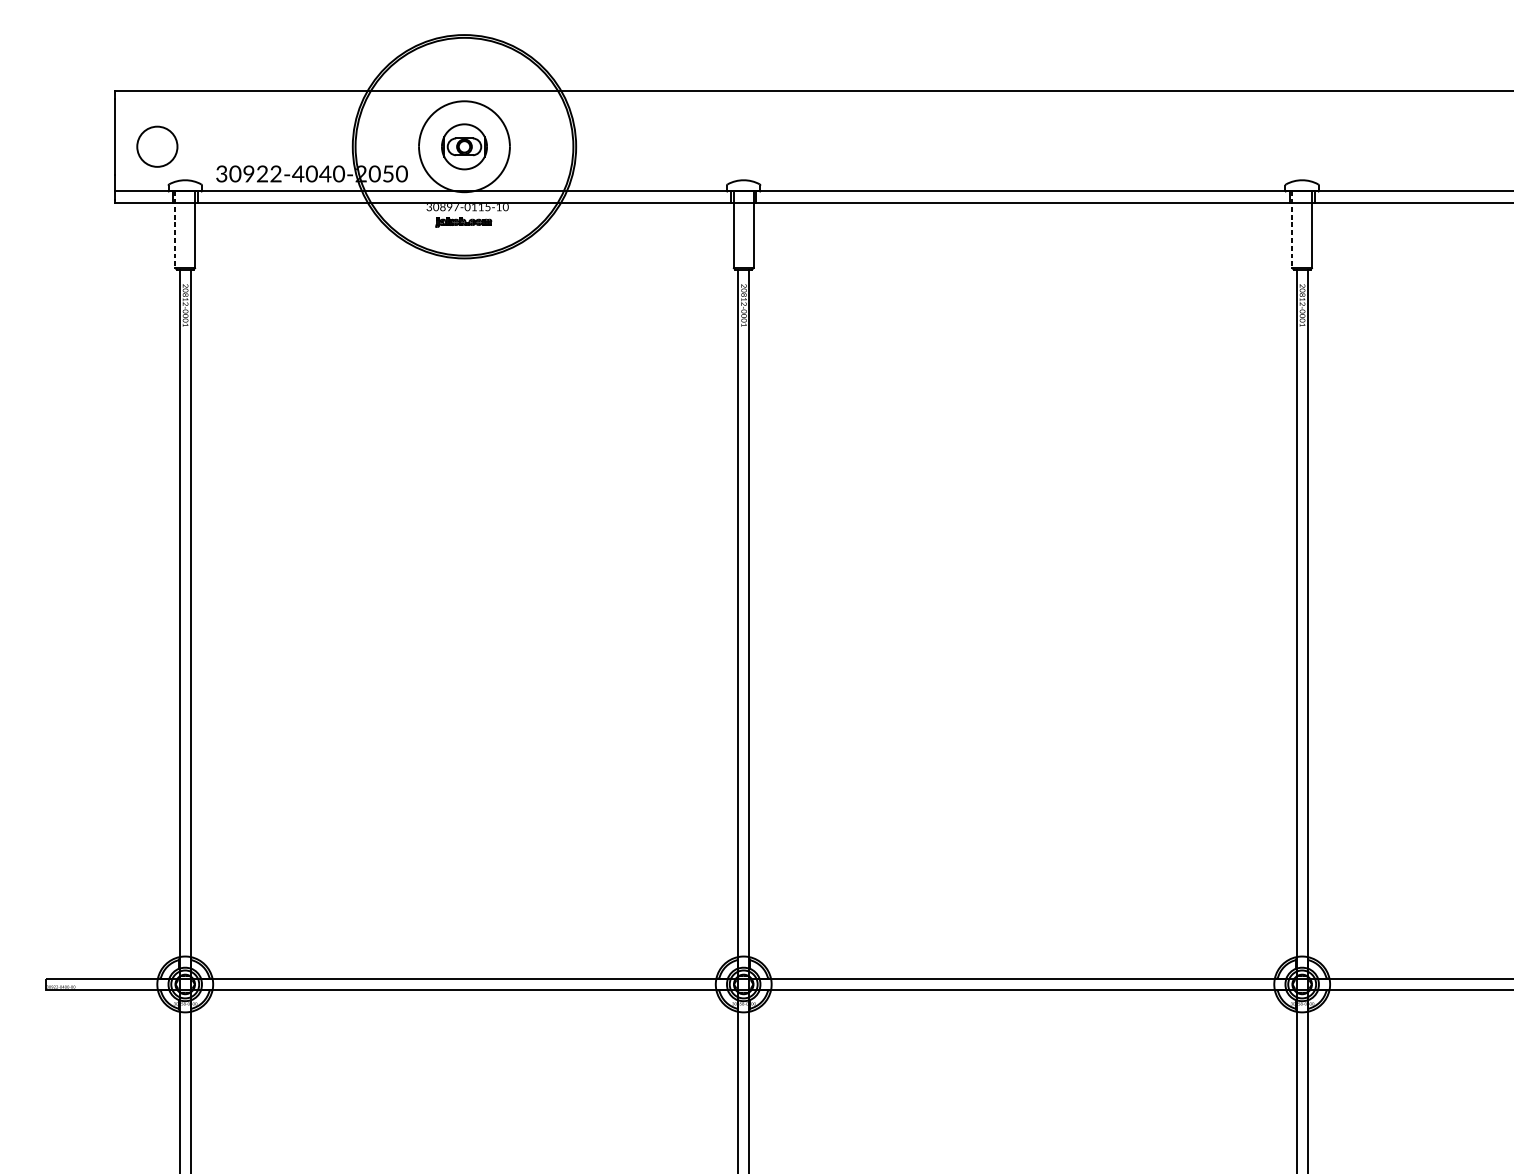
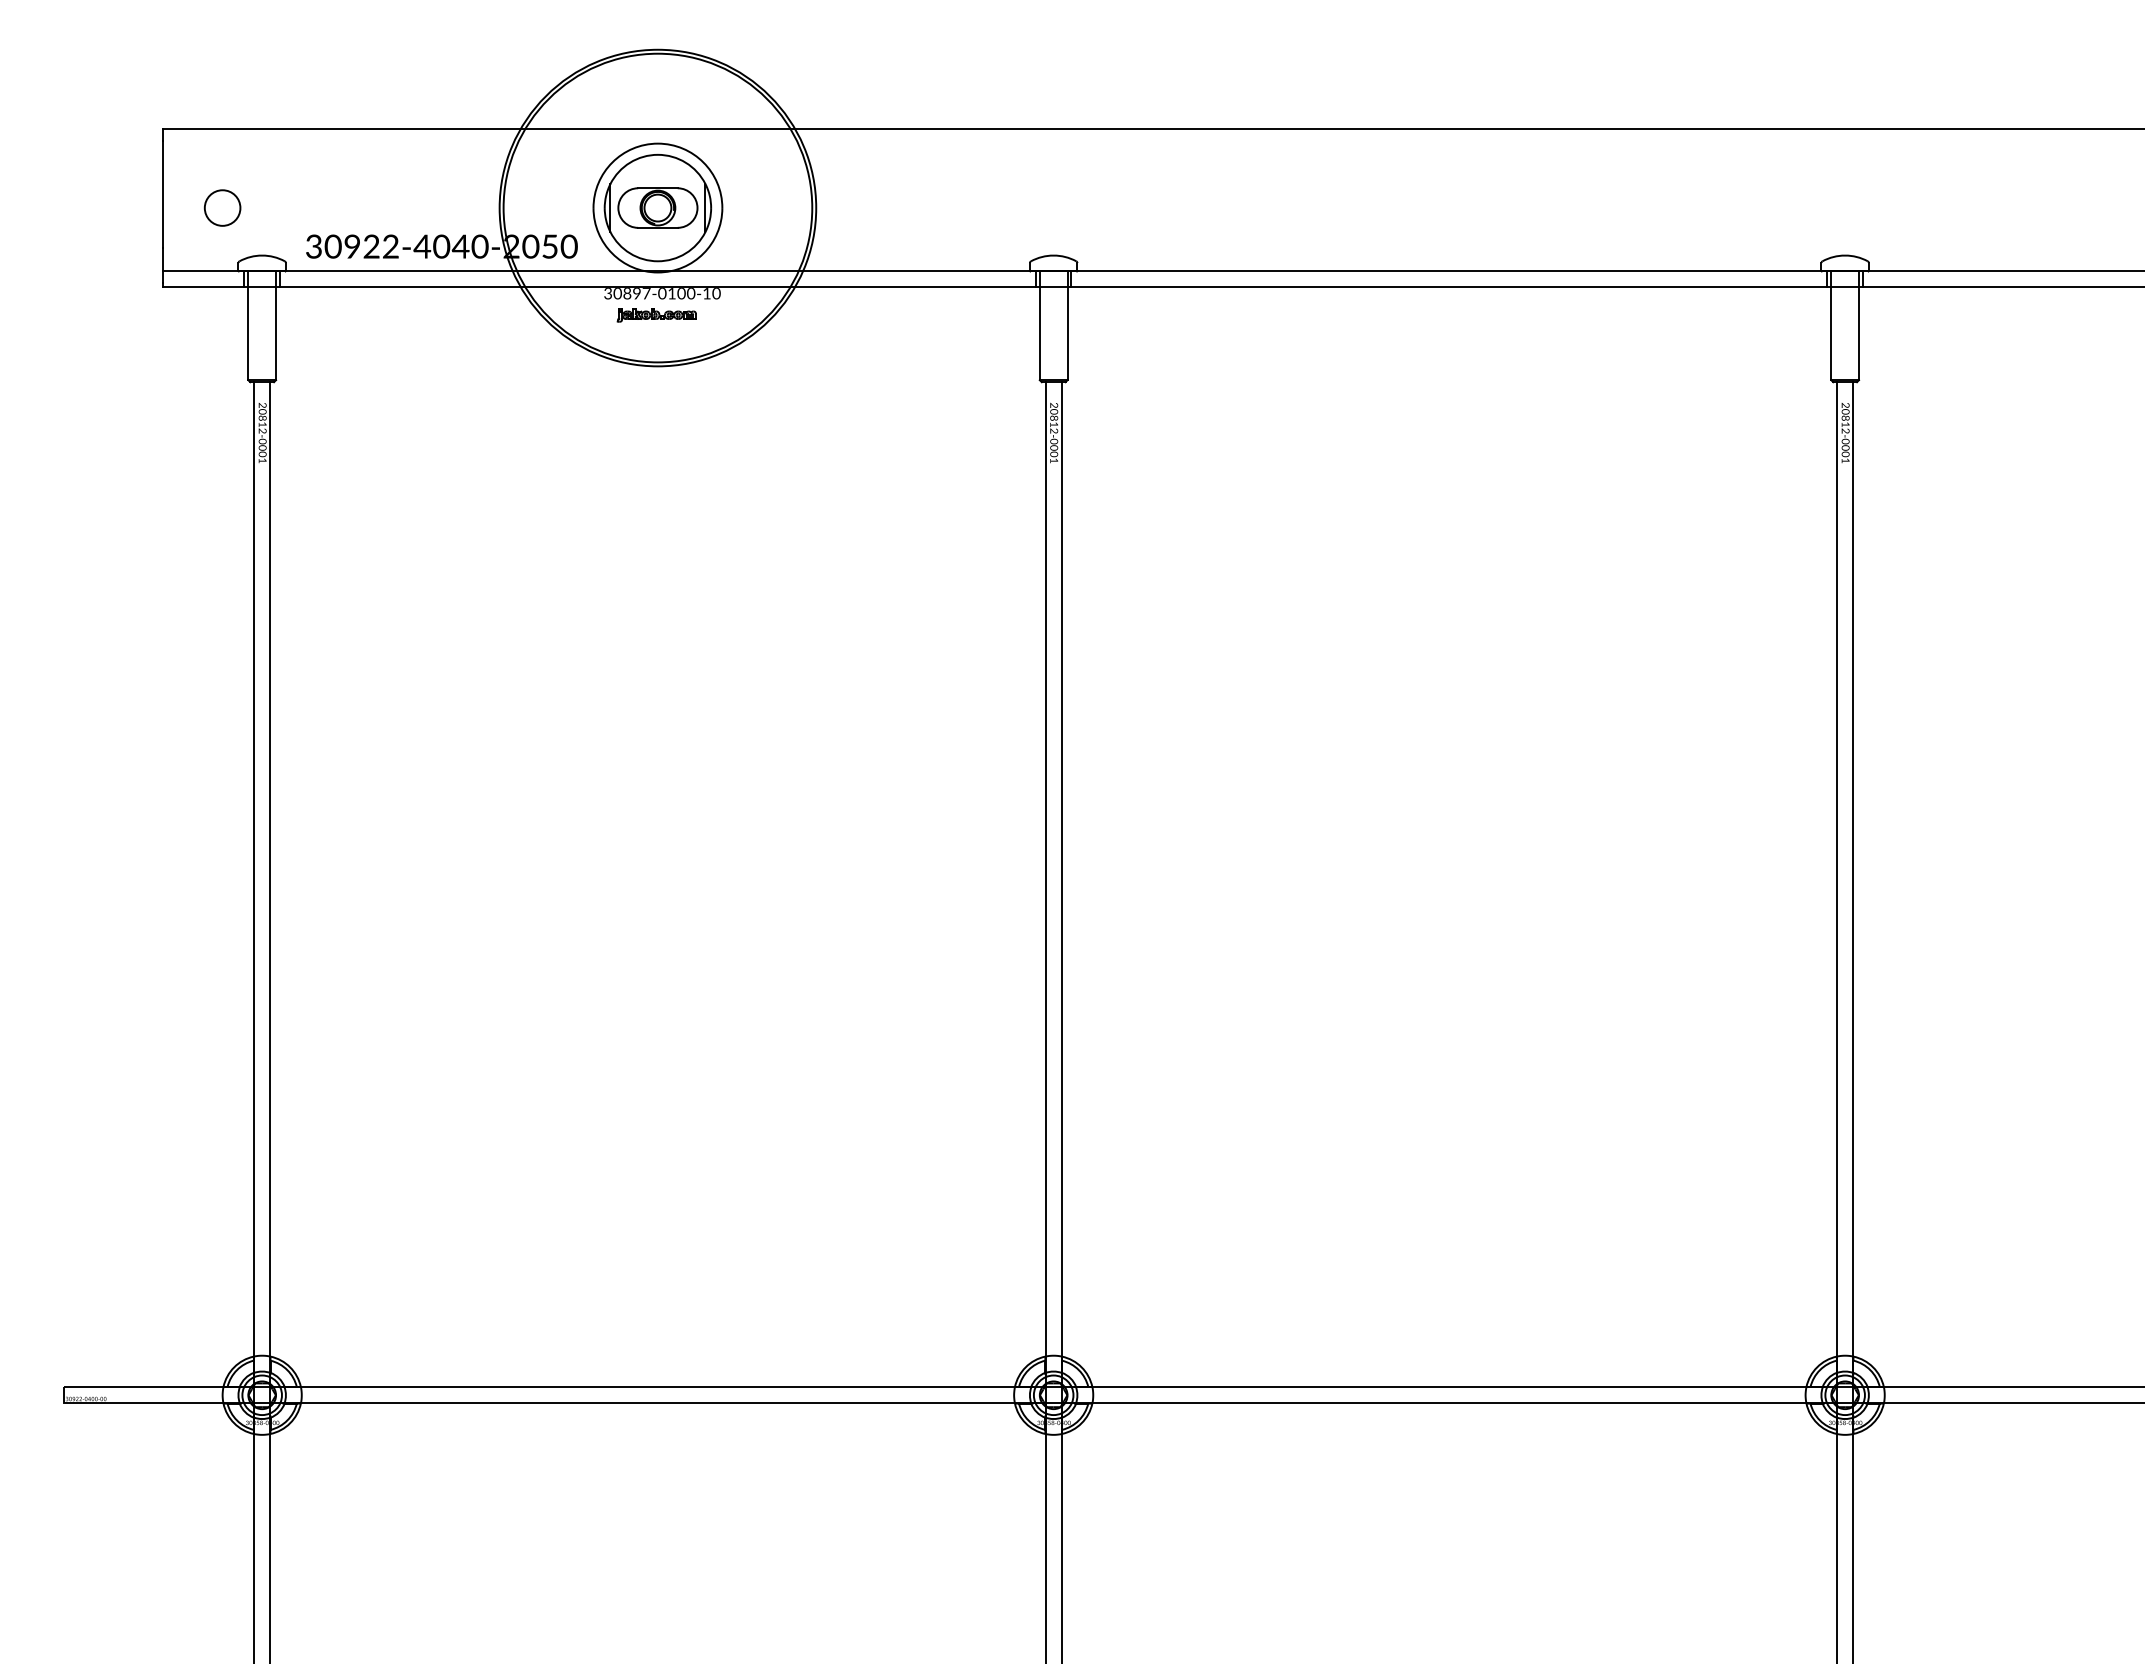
circle: (157, 146) -> (222, 207), size x0.62
part: (464, 147) -> (657, 208), size x1.67
text: (484, 207) -> (686, 293), 30897-0115-10 -> 30897-0100-10
line: (175, 230) -> (248, 326), dashed -> solid
line: (1292, 230) -> (1831, 326), dashed -> solid

